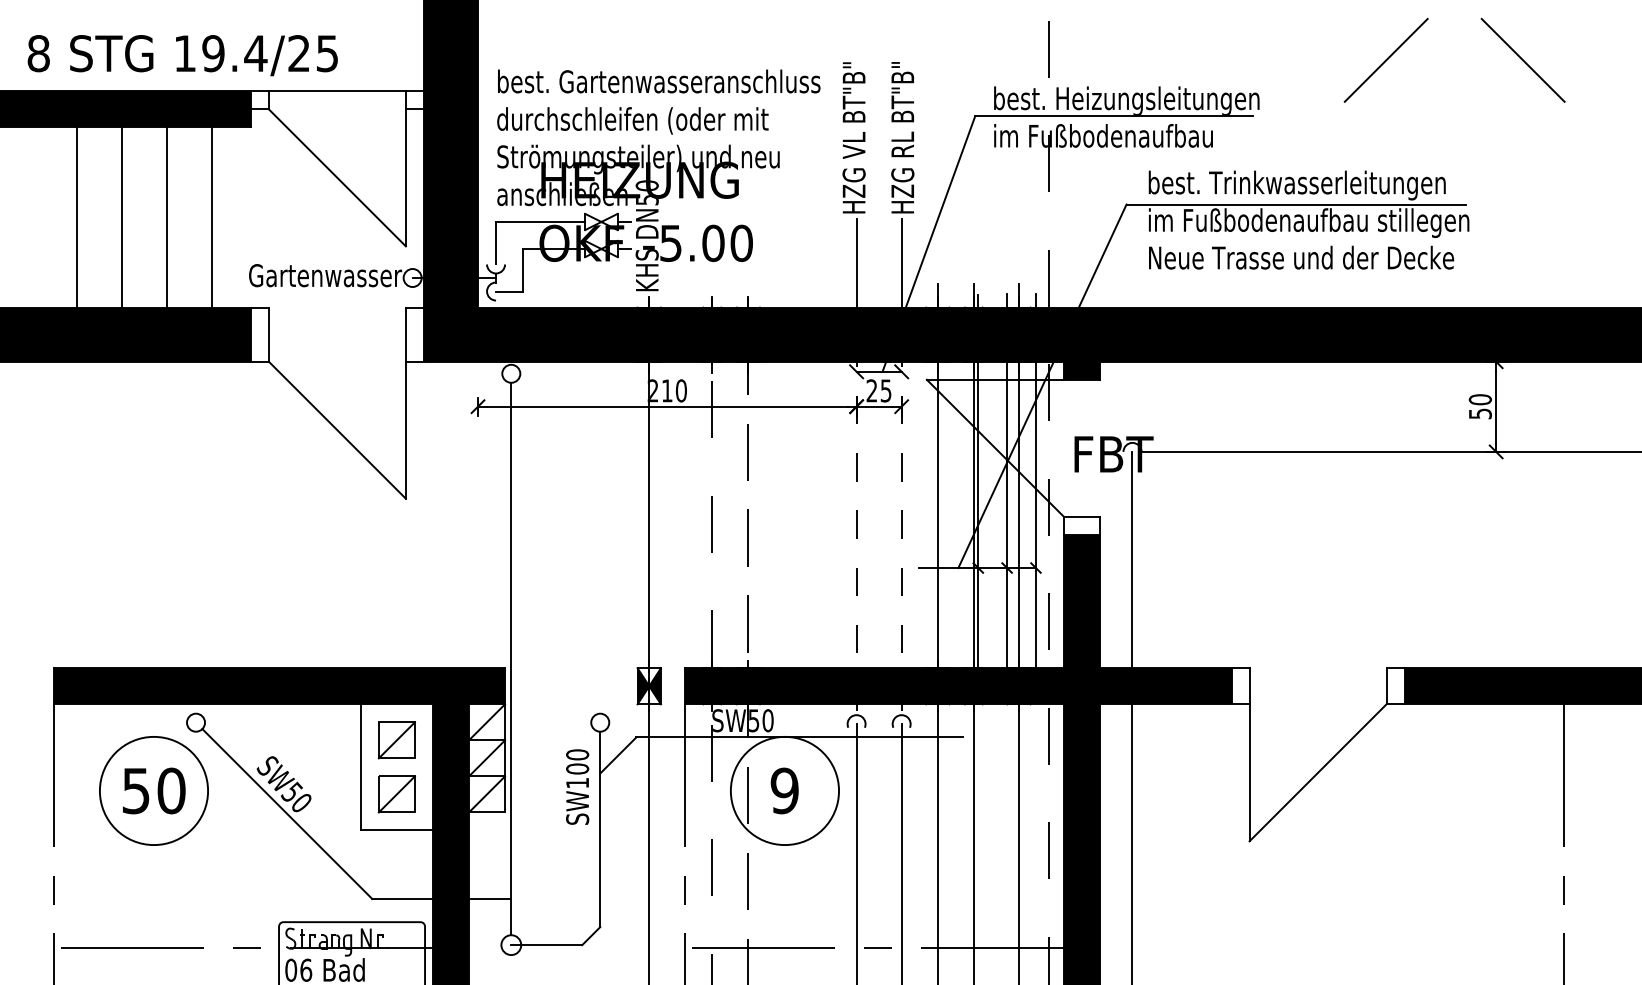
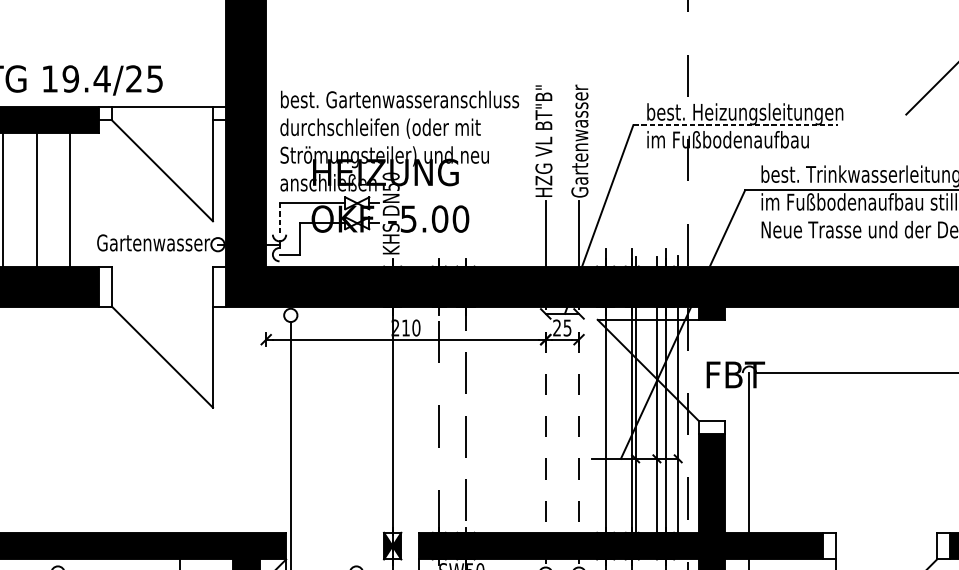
line: (1114, 116) -> (736, 125), solid -> dashed
text: (902, 137) -> (579, 140), HZG RL BT"B" -> Gartenwasser
line: (496, 243) -> (279, 219), solid -> dashed

